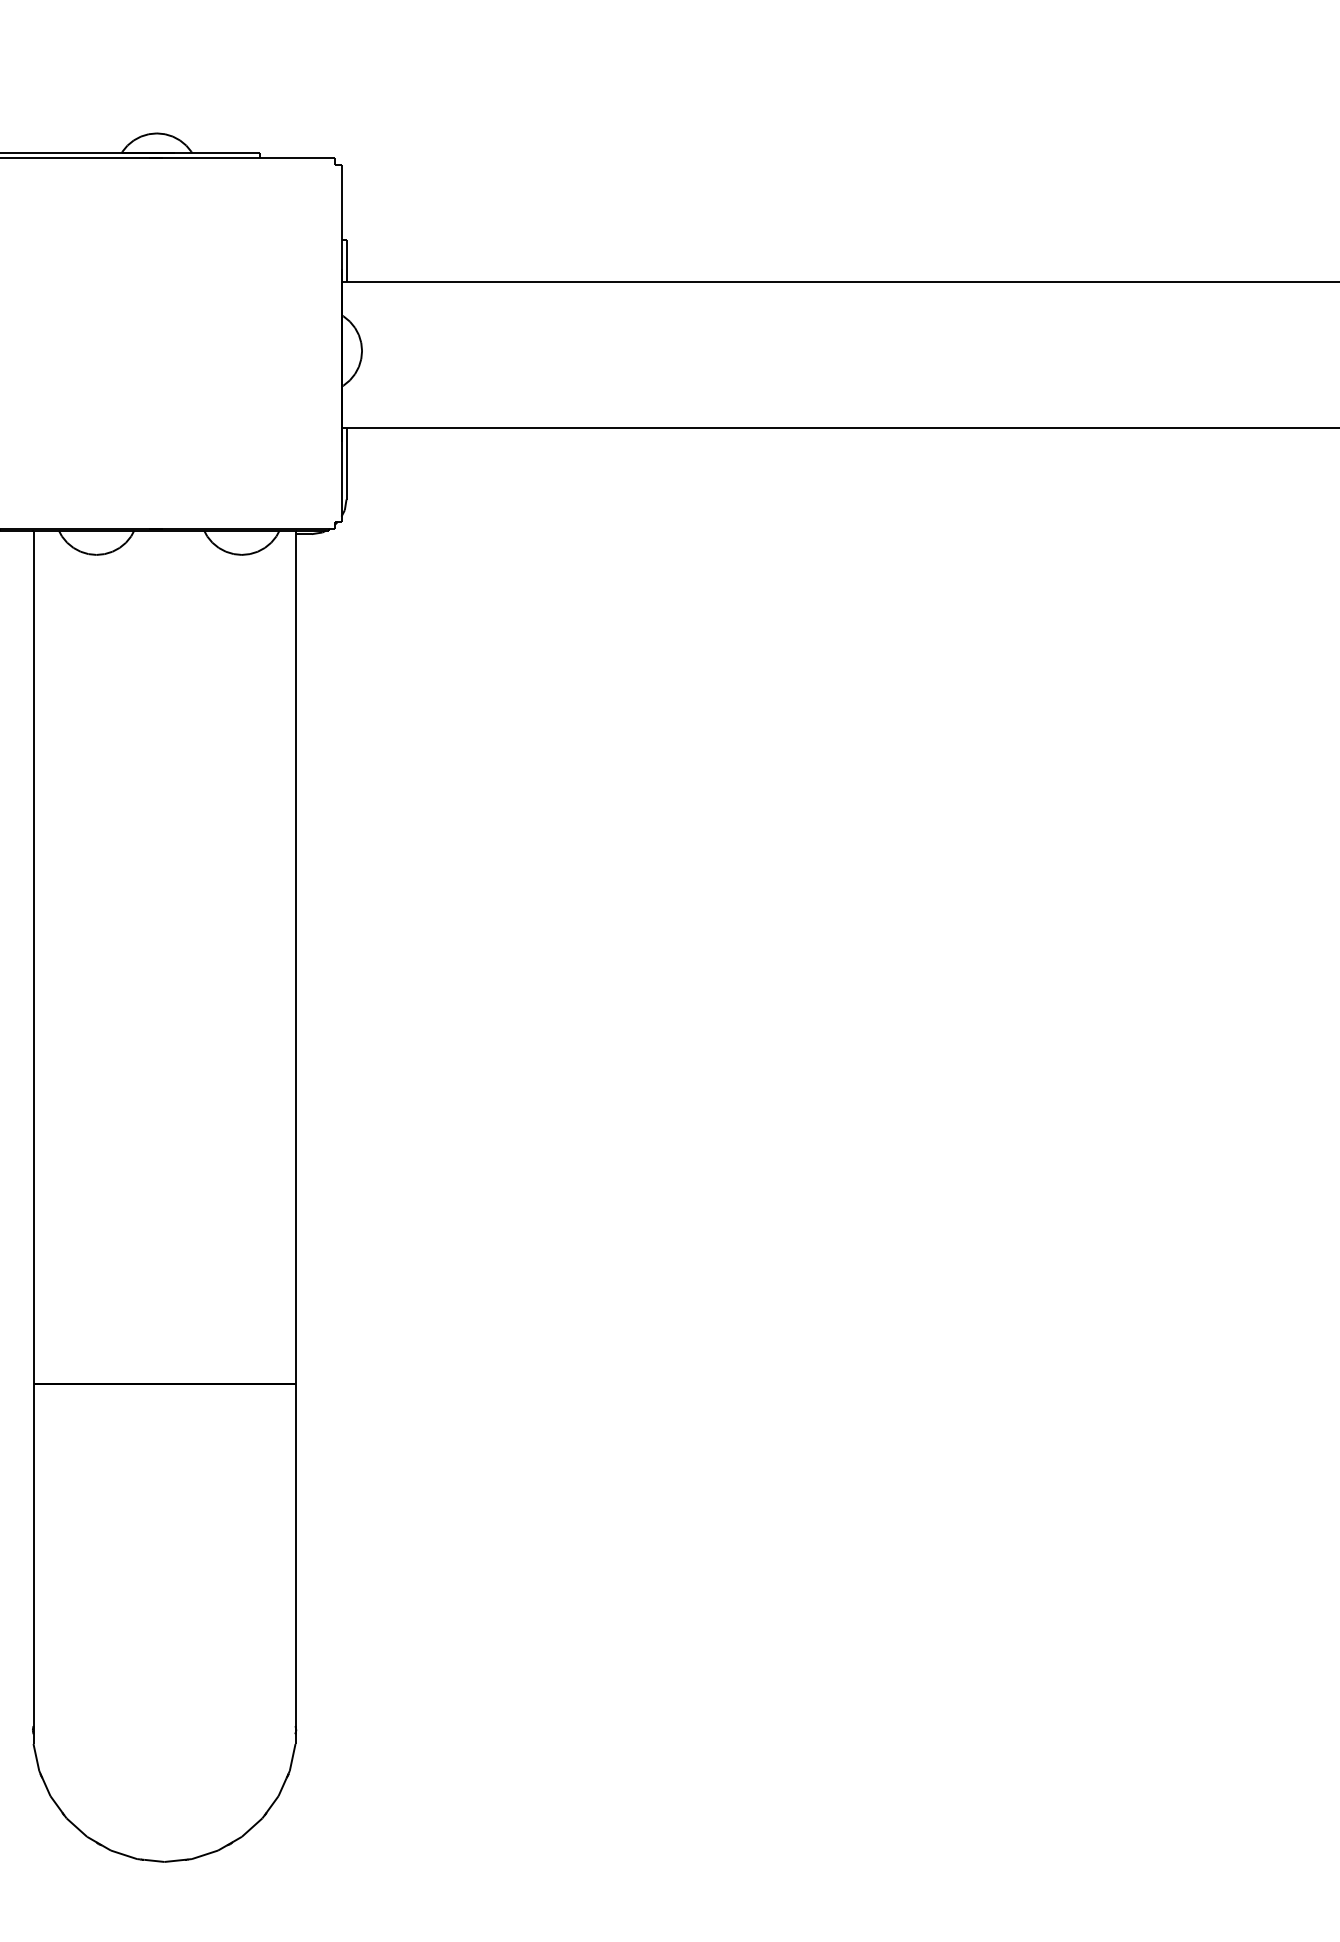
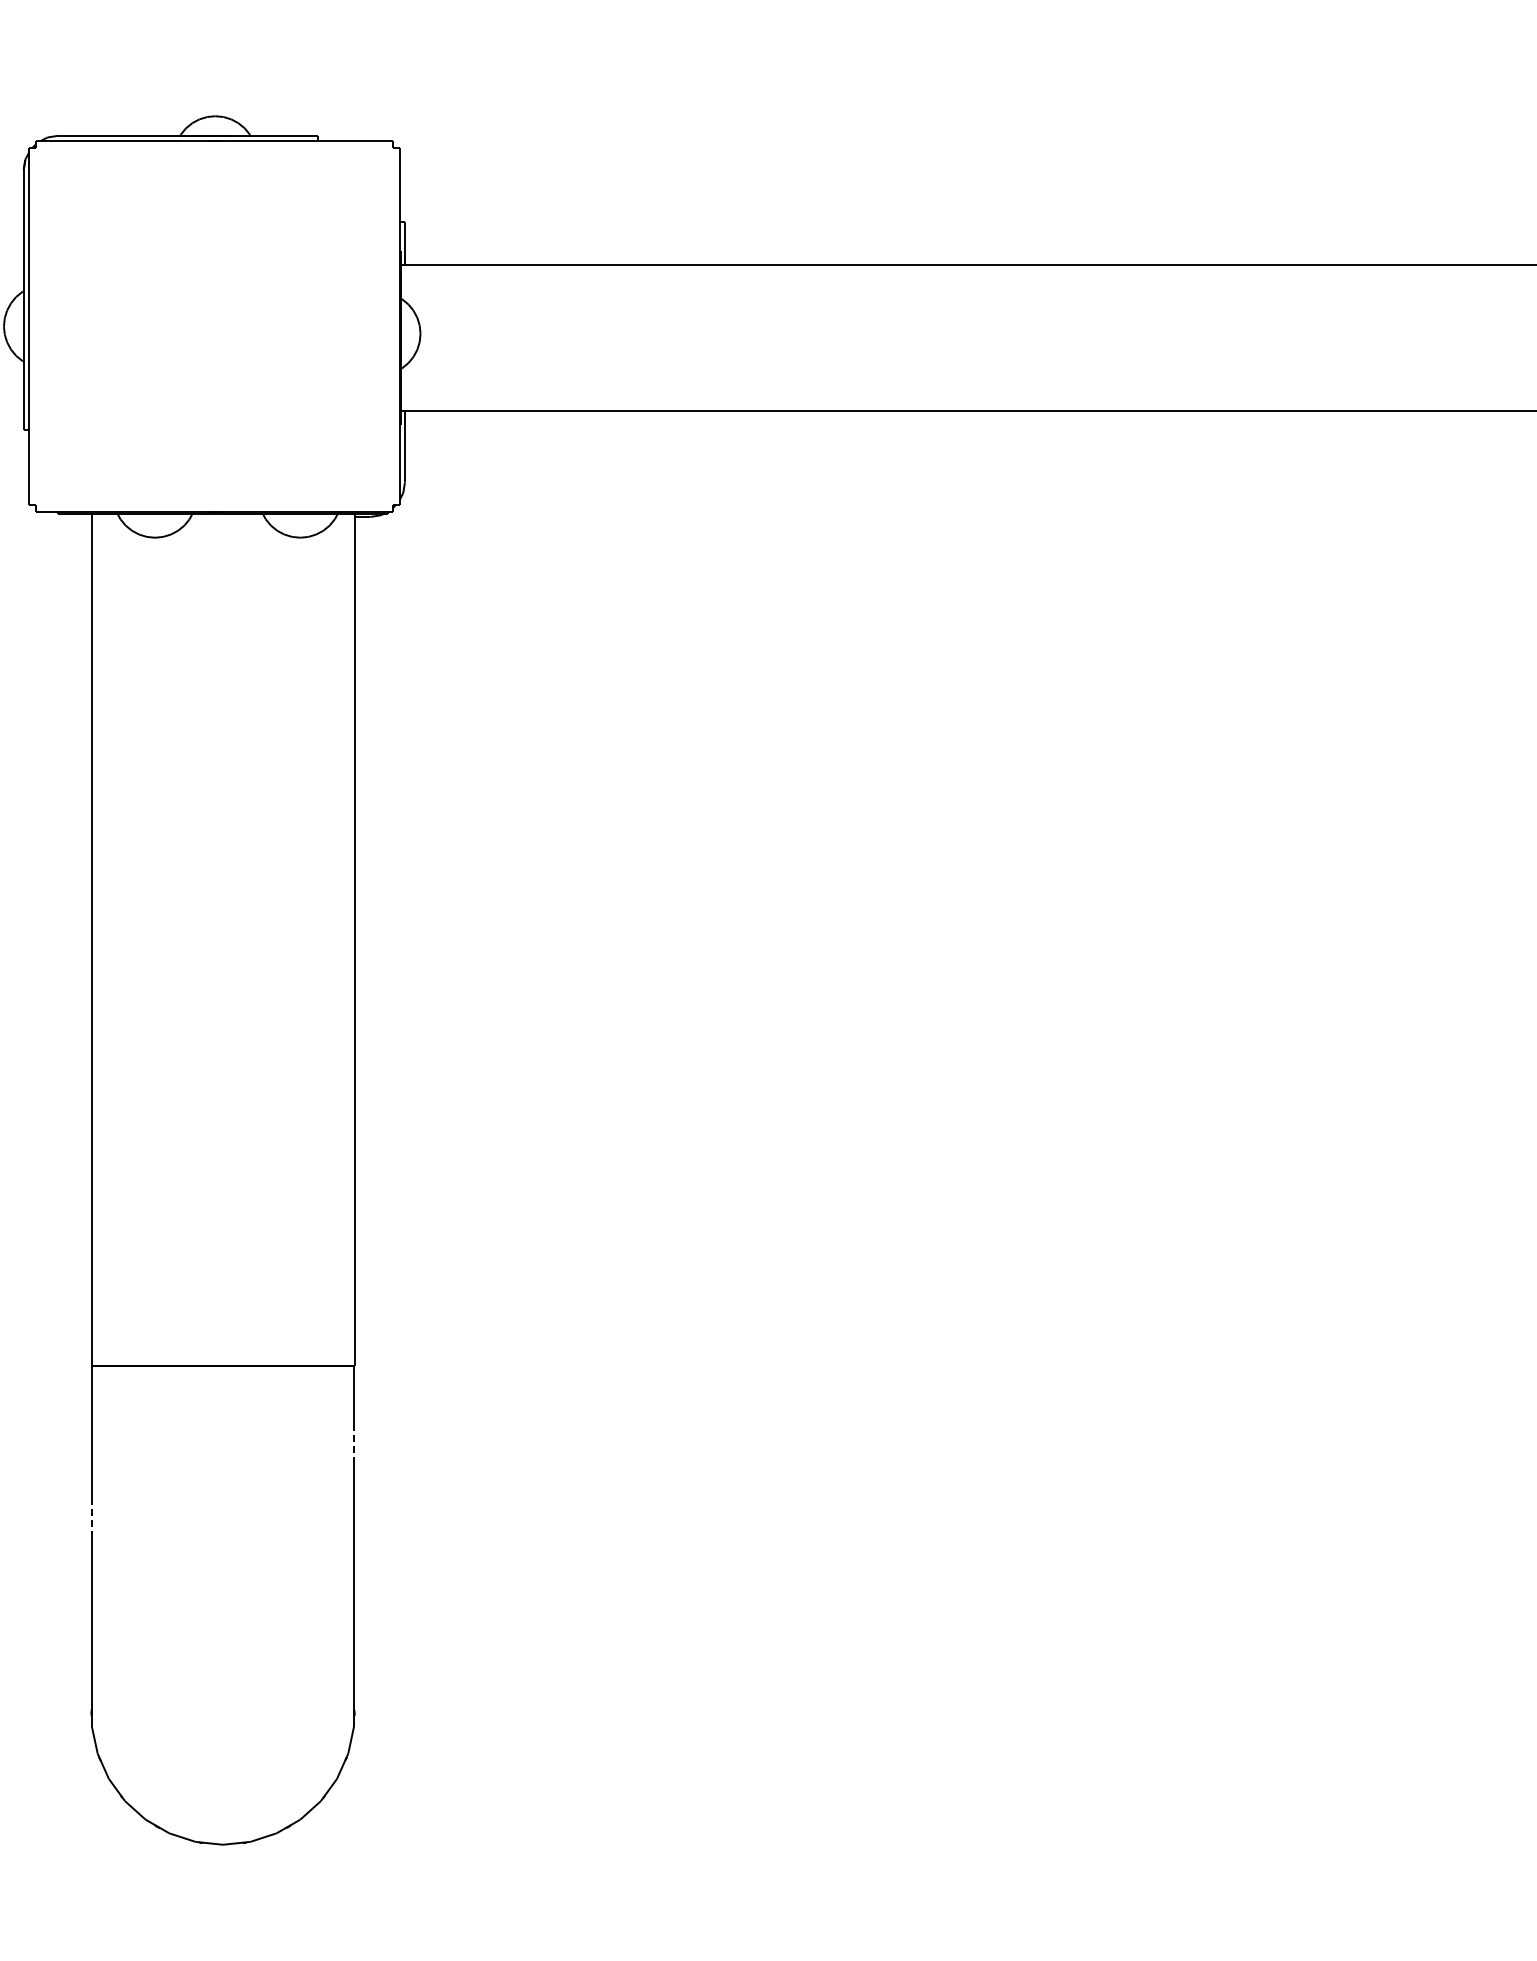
line: (295, 1461) -> (353, 1444), solid -> dashed
line: (33, 1536) -> (91, 1519), solid -> dashed

